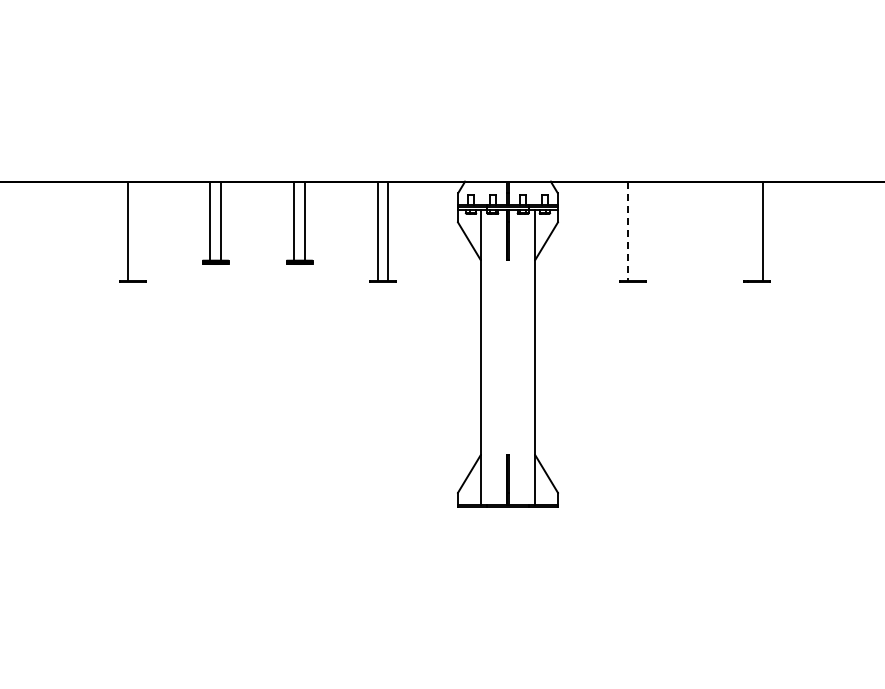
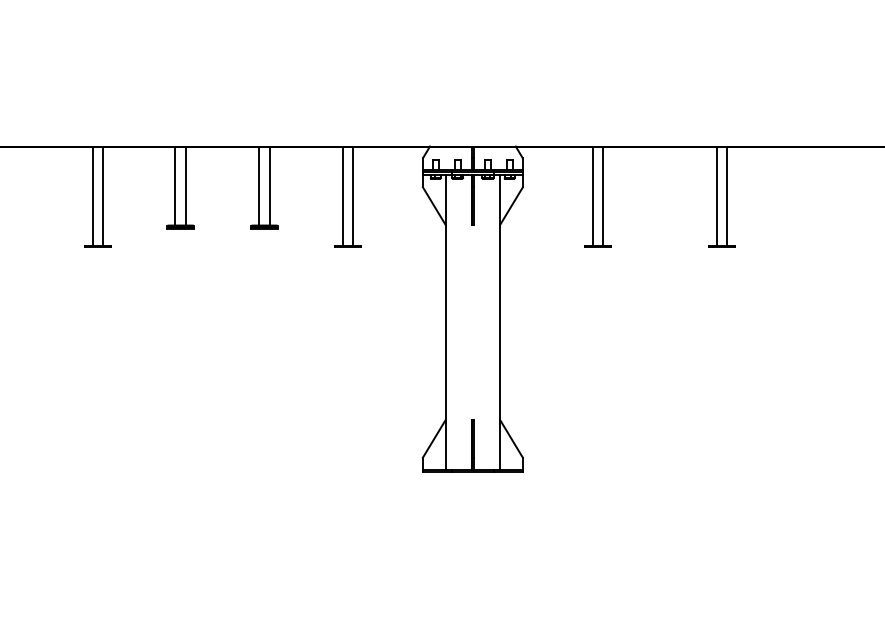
line: (138, 231) -> (103, 196), added
line: (627, 231) -> (592, 196), dashed -> solid
line: (638, 231) -> (603, 196), added
line: (752, 231) -> (717, 196), added

